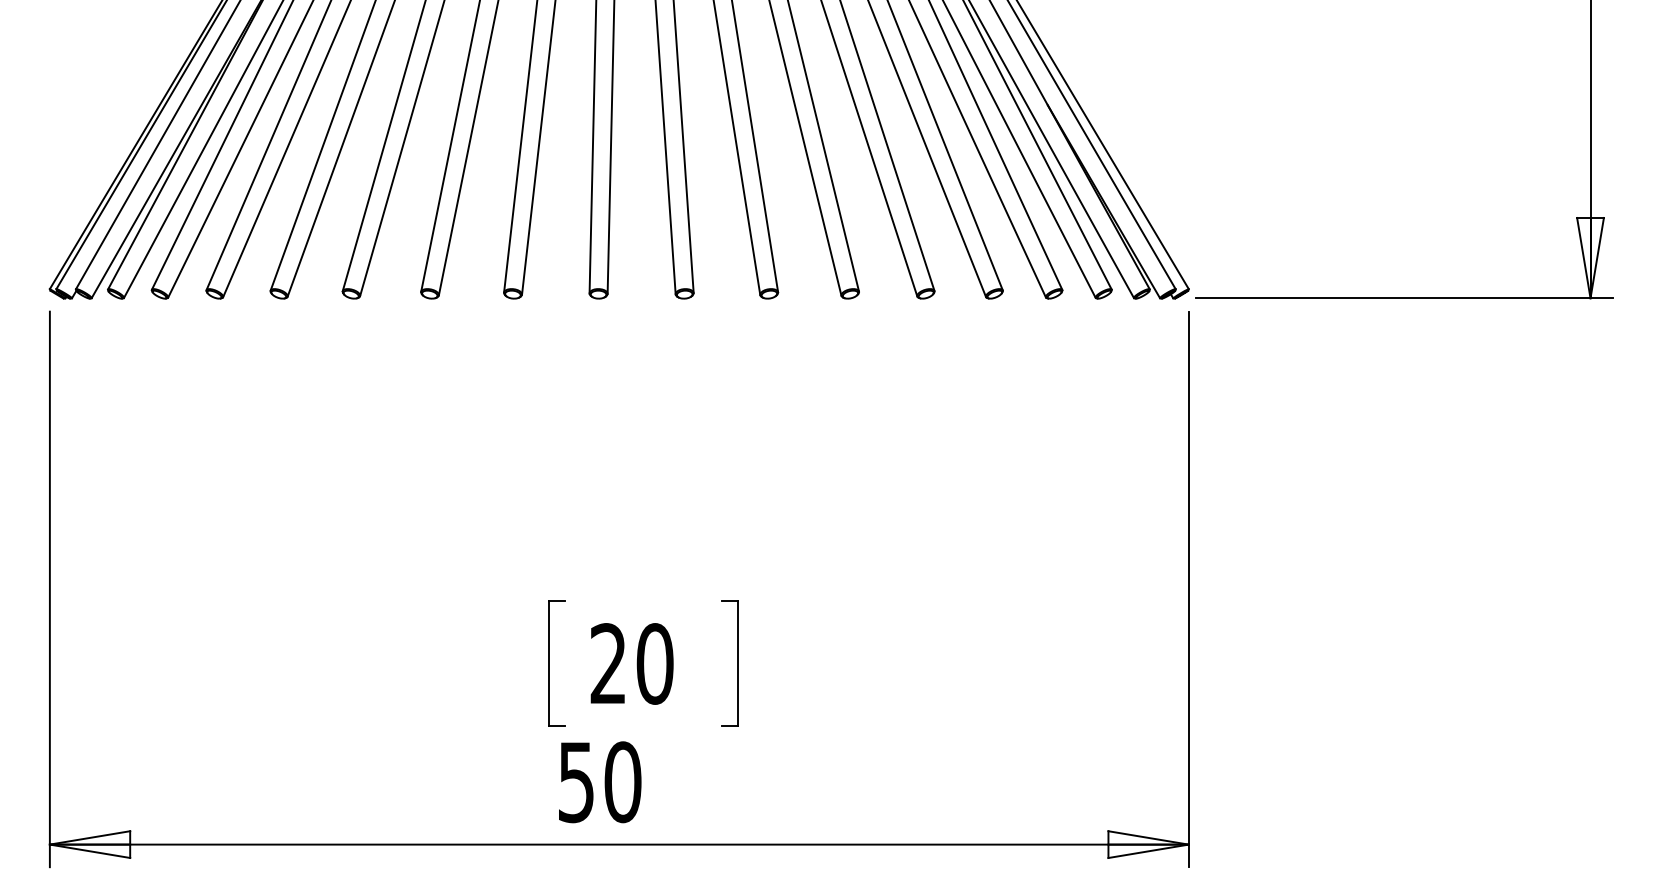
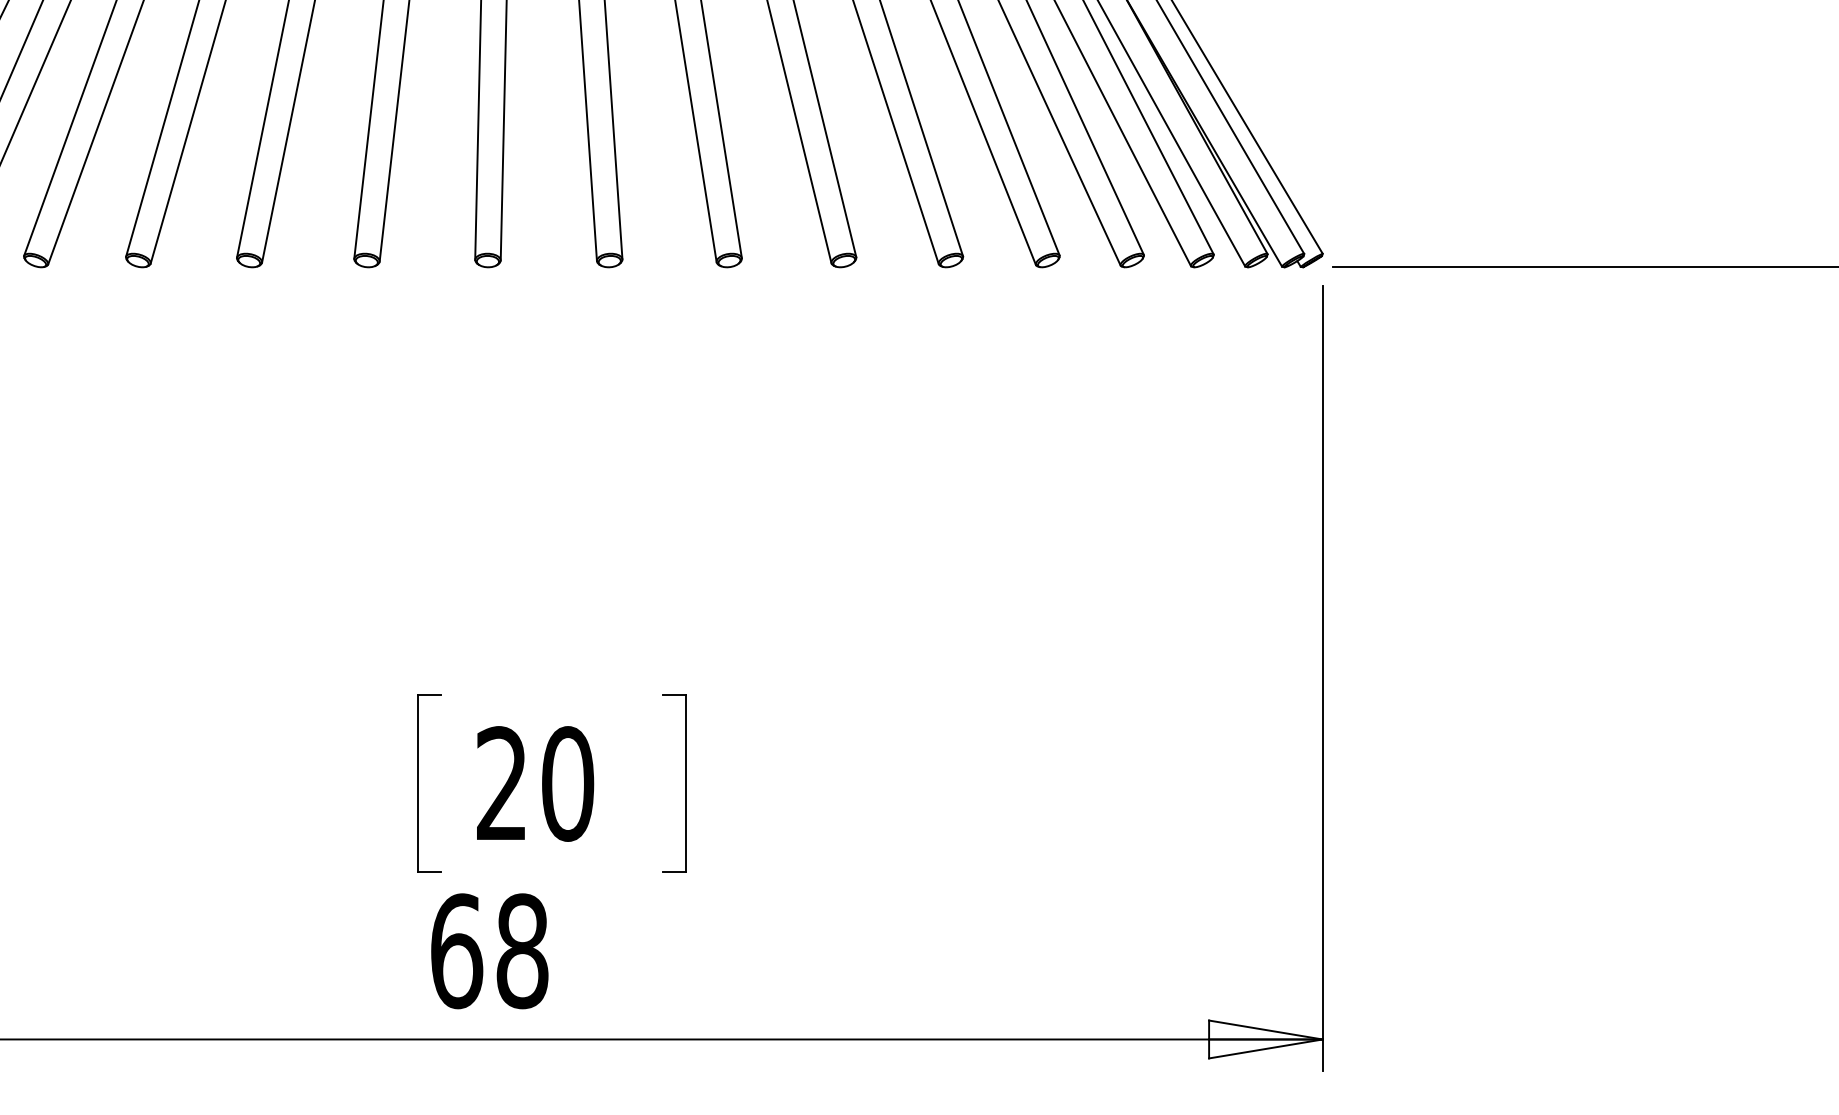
text: (599, 782) -> (489, 951), 50 -> 68

